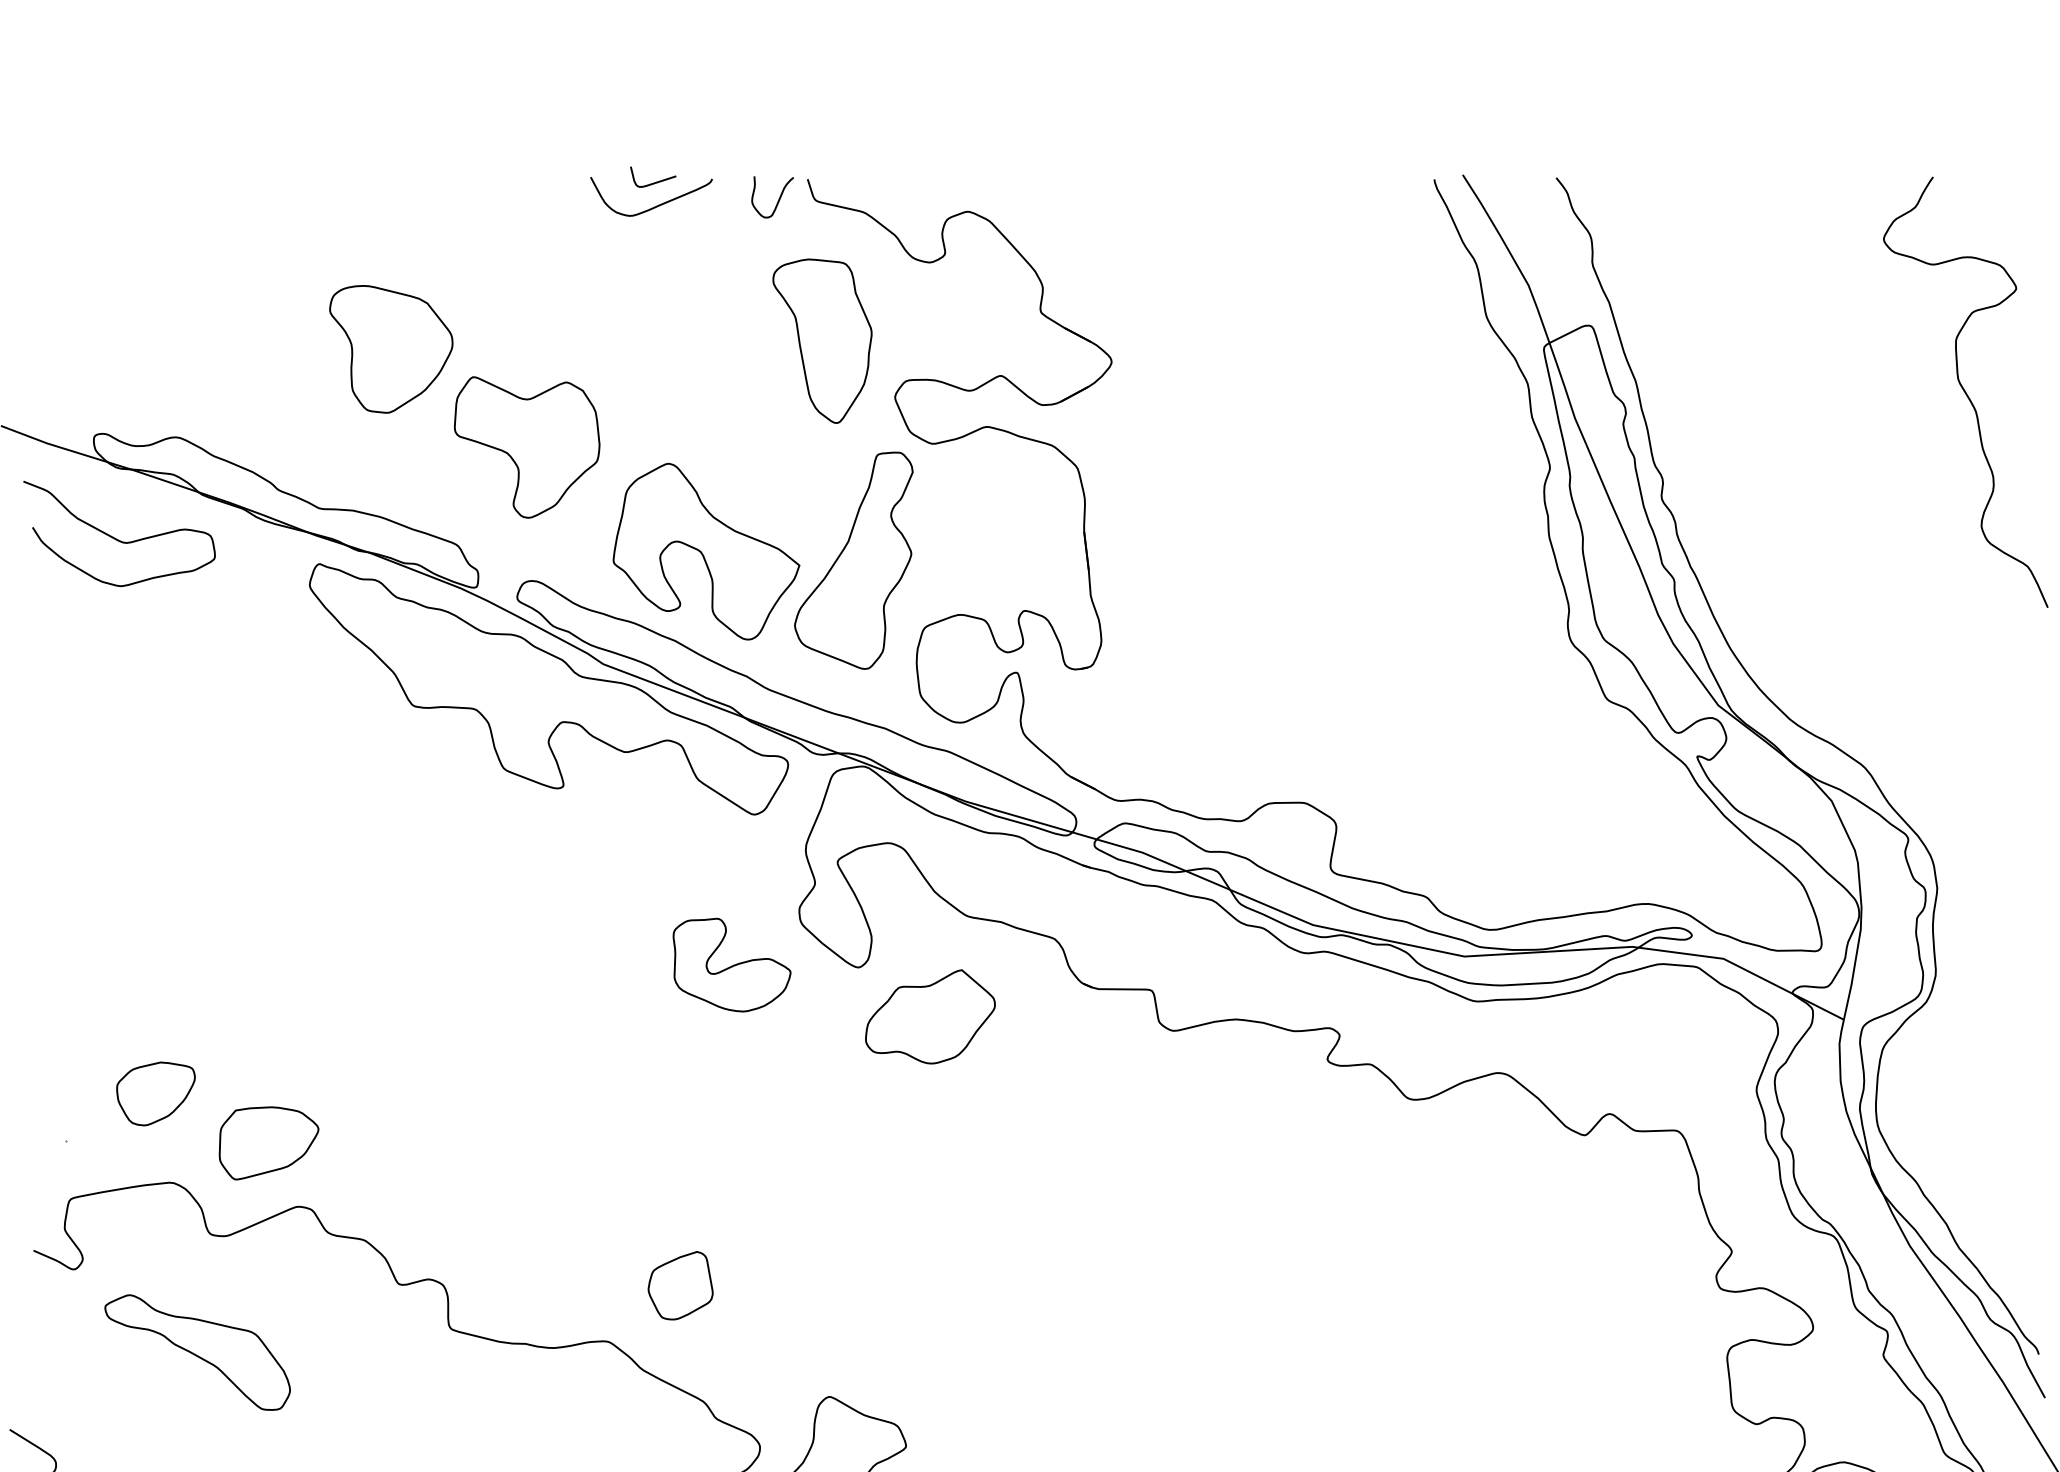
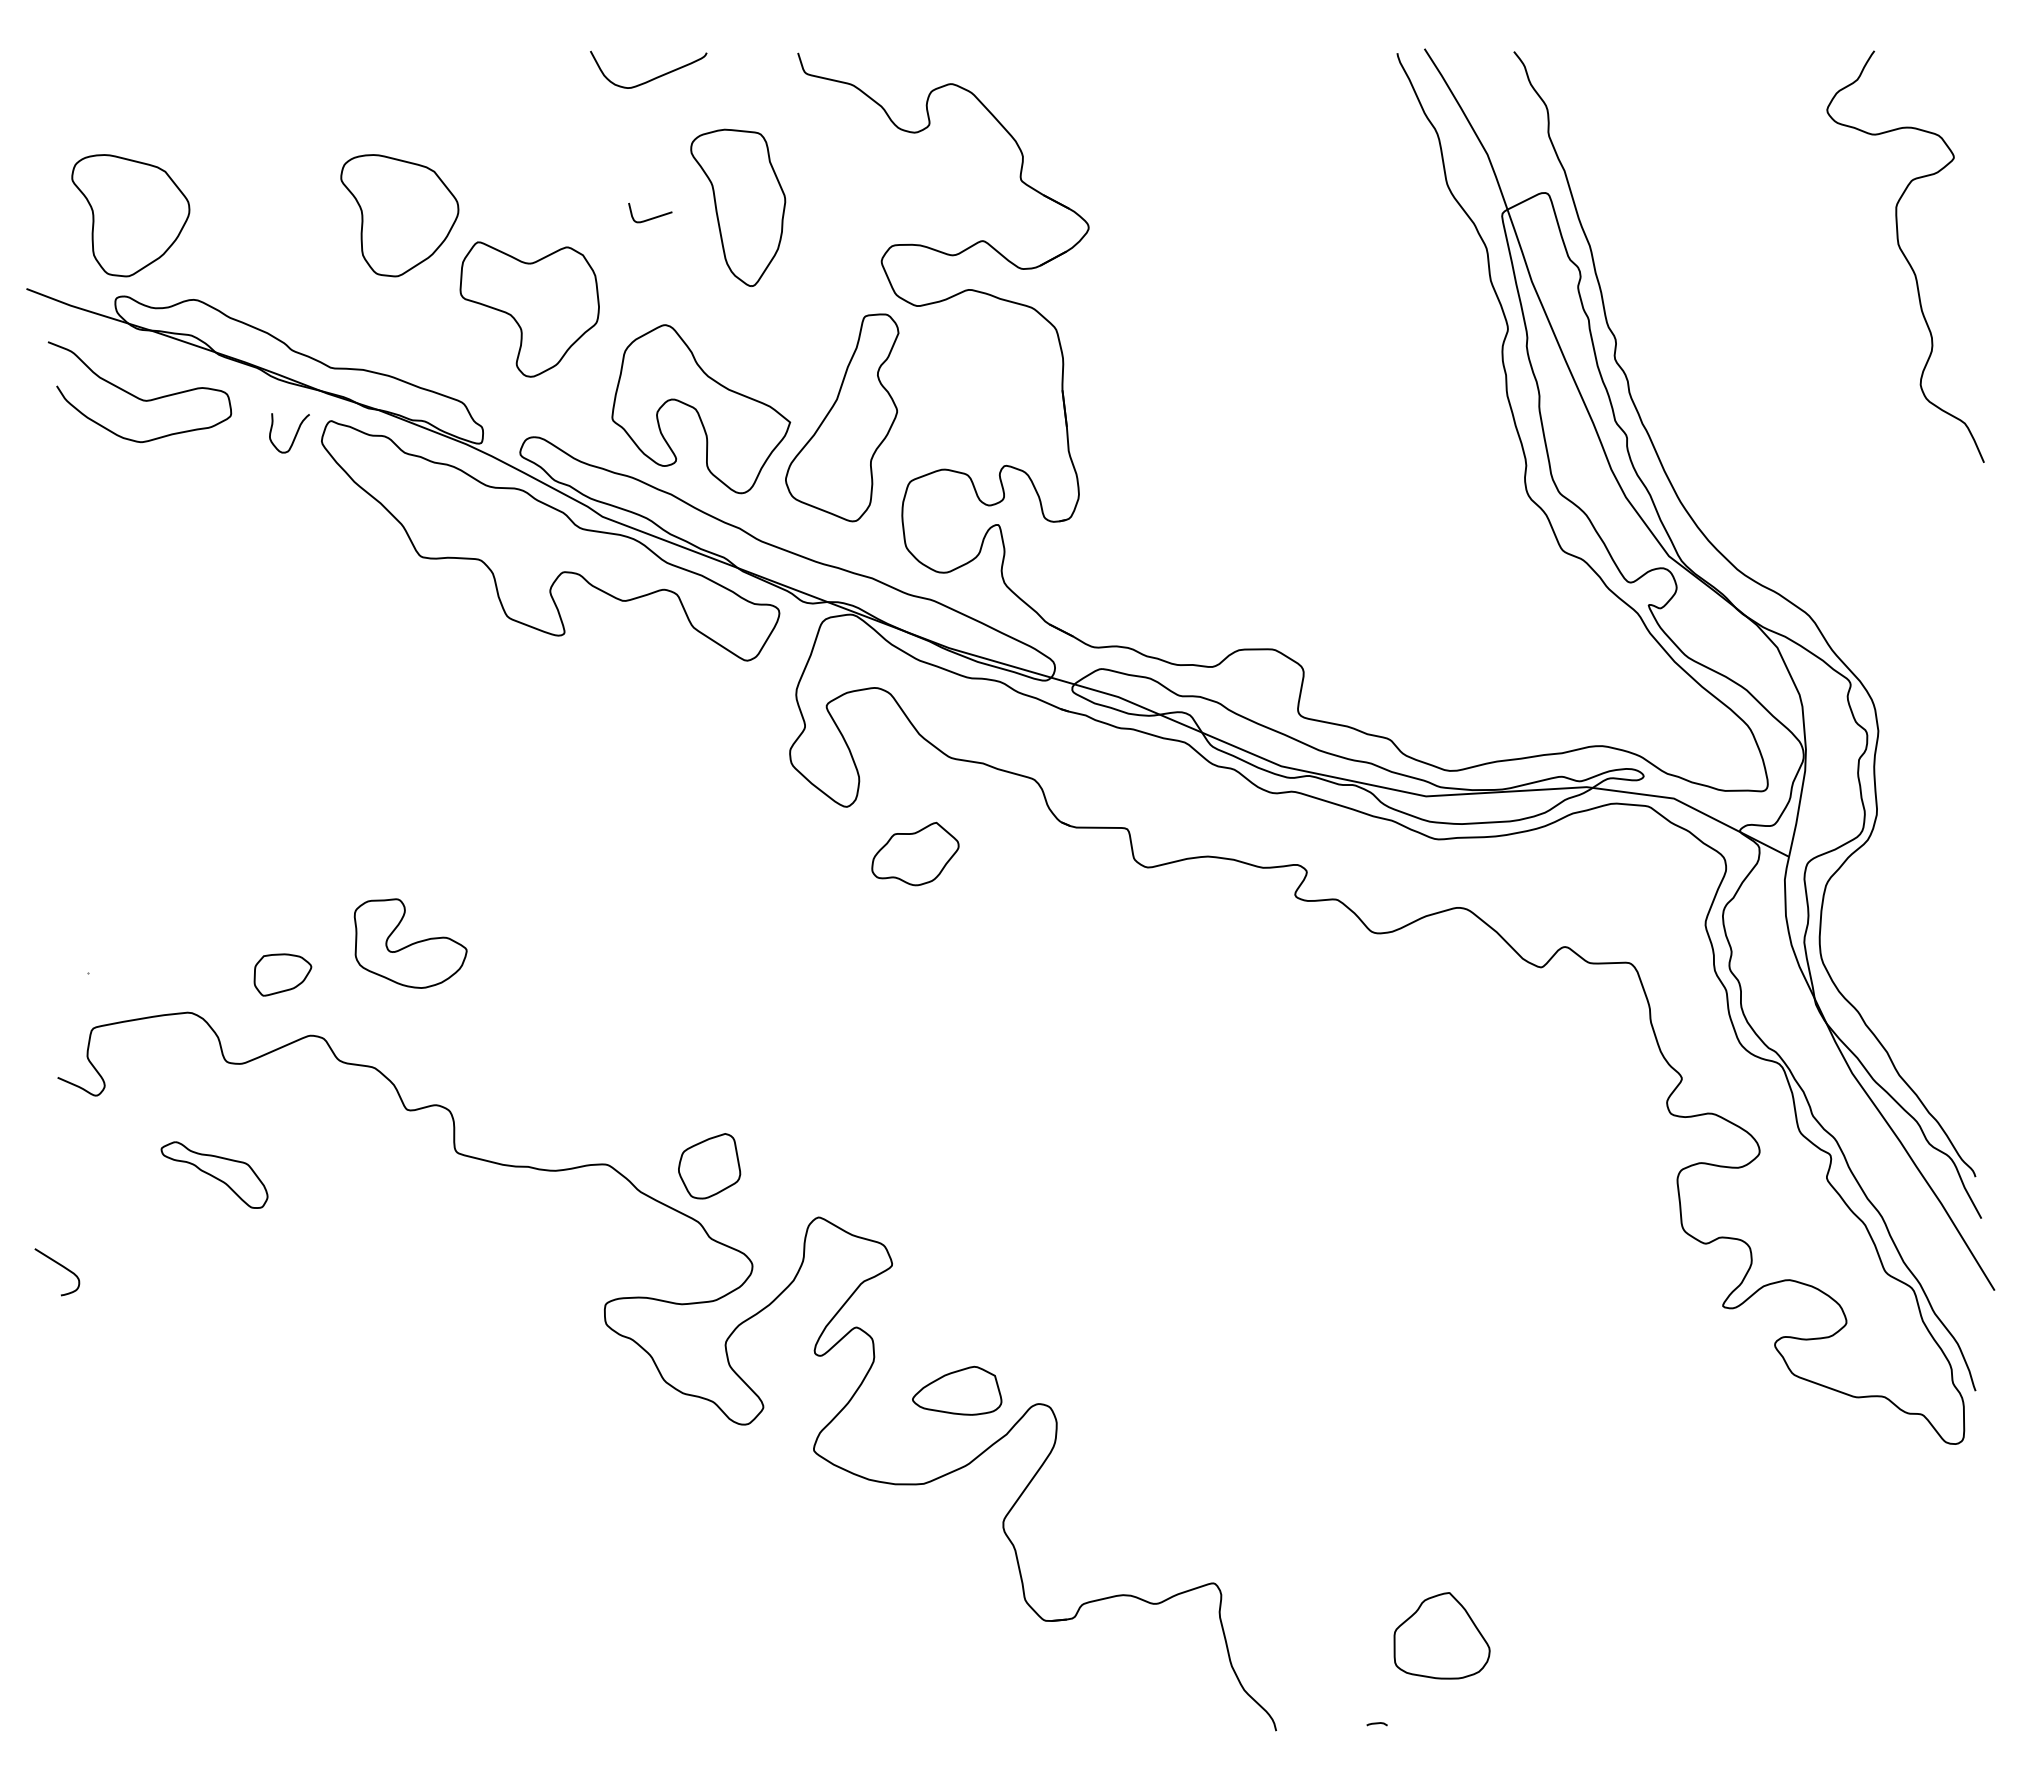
curve: (655, 181) -> (652, 217), moved
curve: (777, 200) -> (294, 436), moved
part: (822, 340) -> (738, 207), moved
part: (109, 349) -> (130, 215), added
part: (731, 965) -> (410, 943), moved
part: (930, 1016) -> (915, 853), size x0.7
part: (155, 1093) -> (174, 927), removed
part: (268, 1142) -> (282, 974), size x0.6
part: (680, 1286) -> (709, 1166), moved
part: (197, 1351) -> (214, 1174), size x0.6

